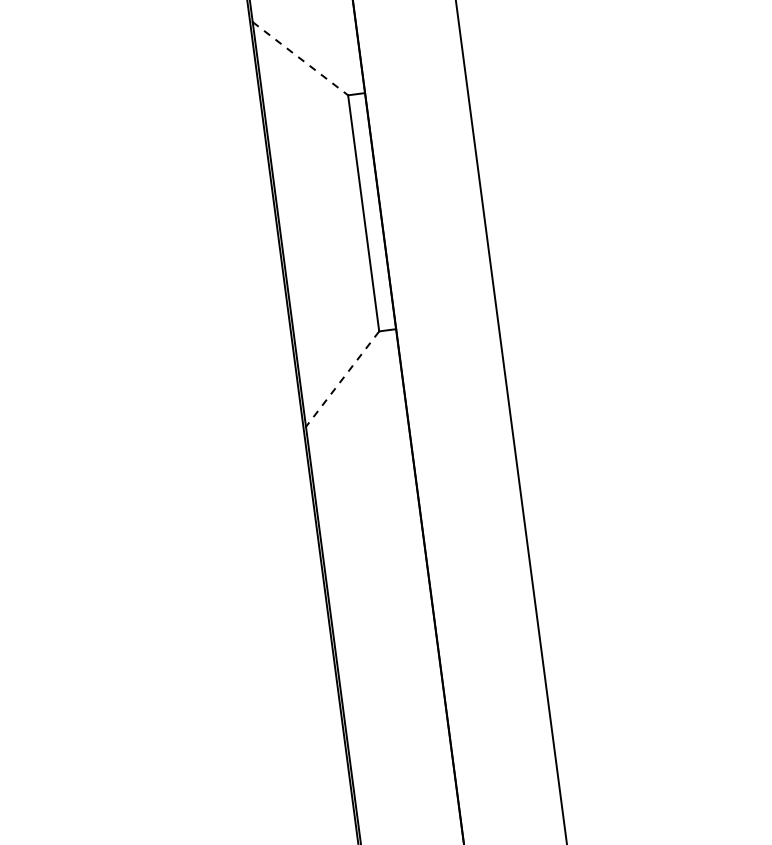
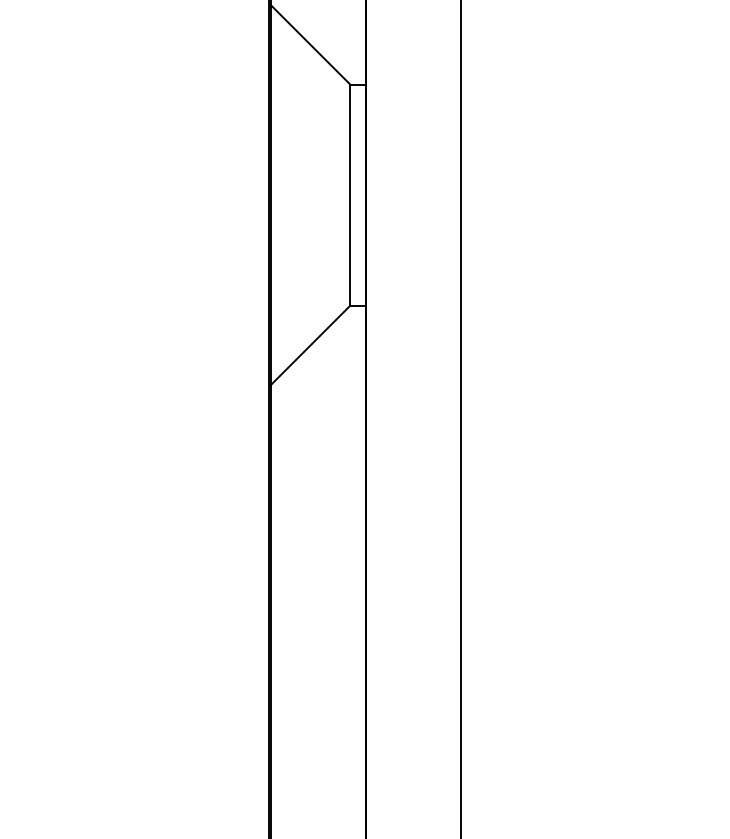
line: (300, 59) -> (310, 45), dashed -> solid
line: (342, 379) -> (310, 345), dashed -> solid

